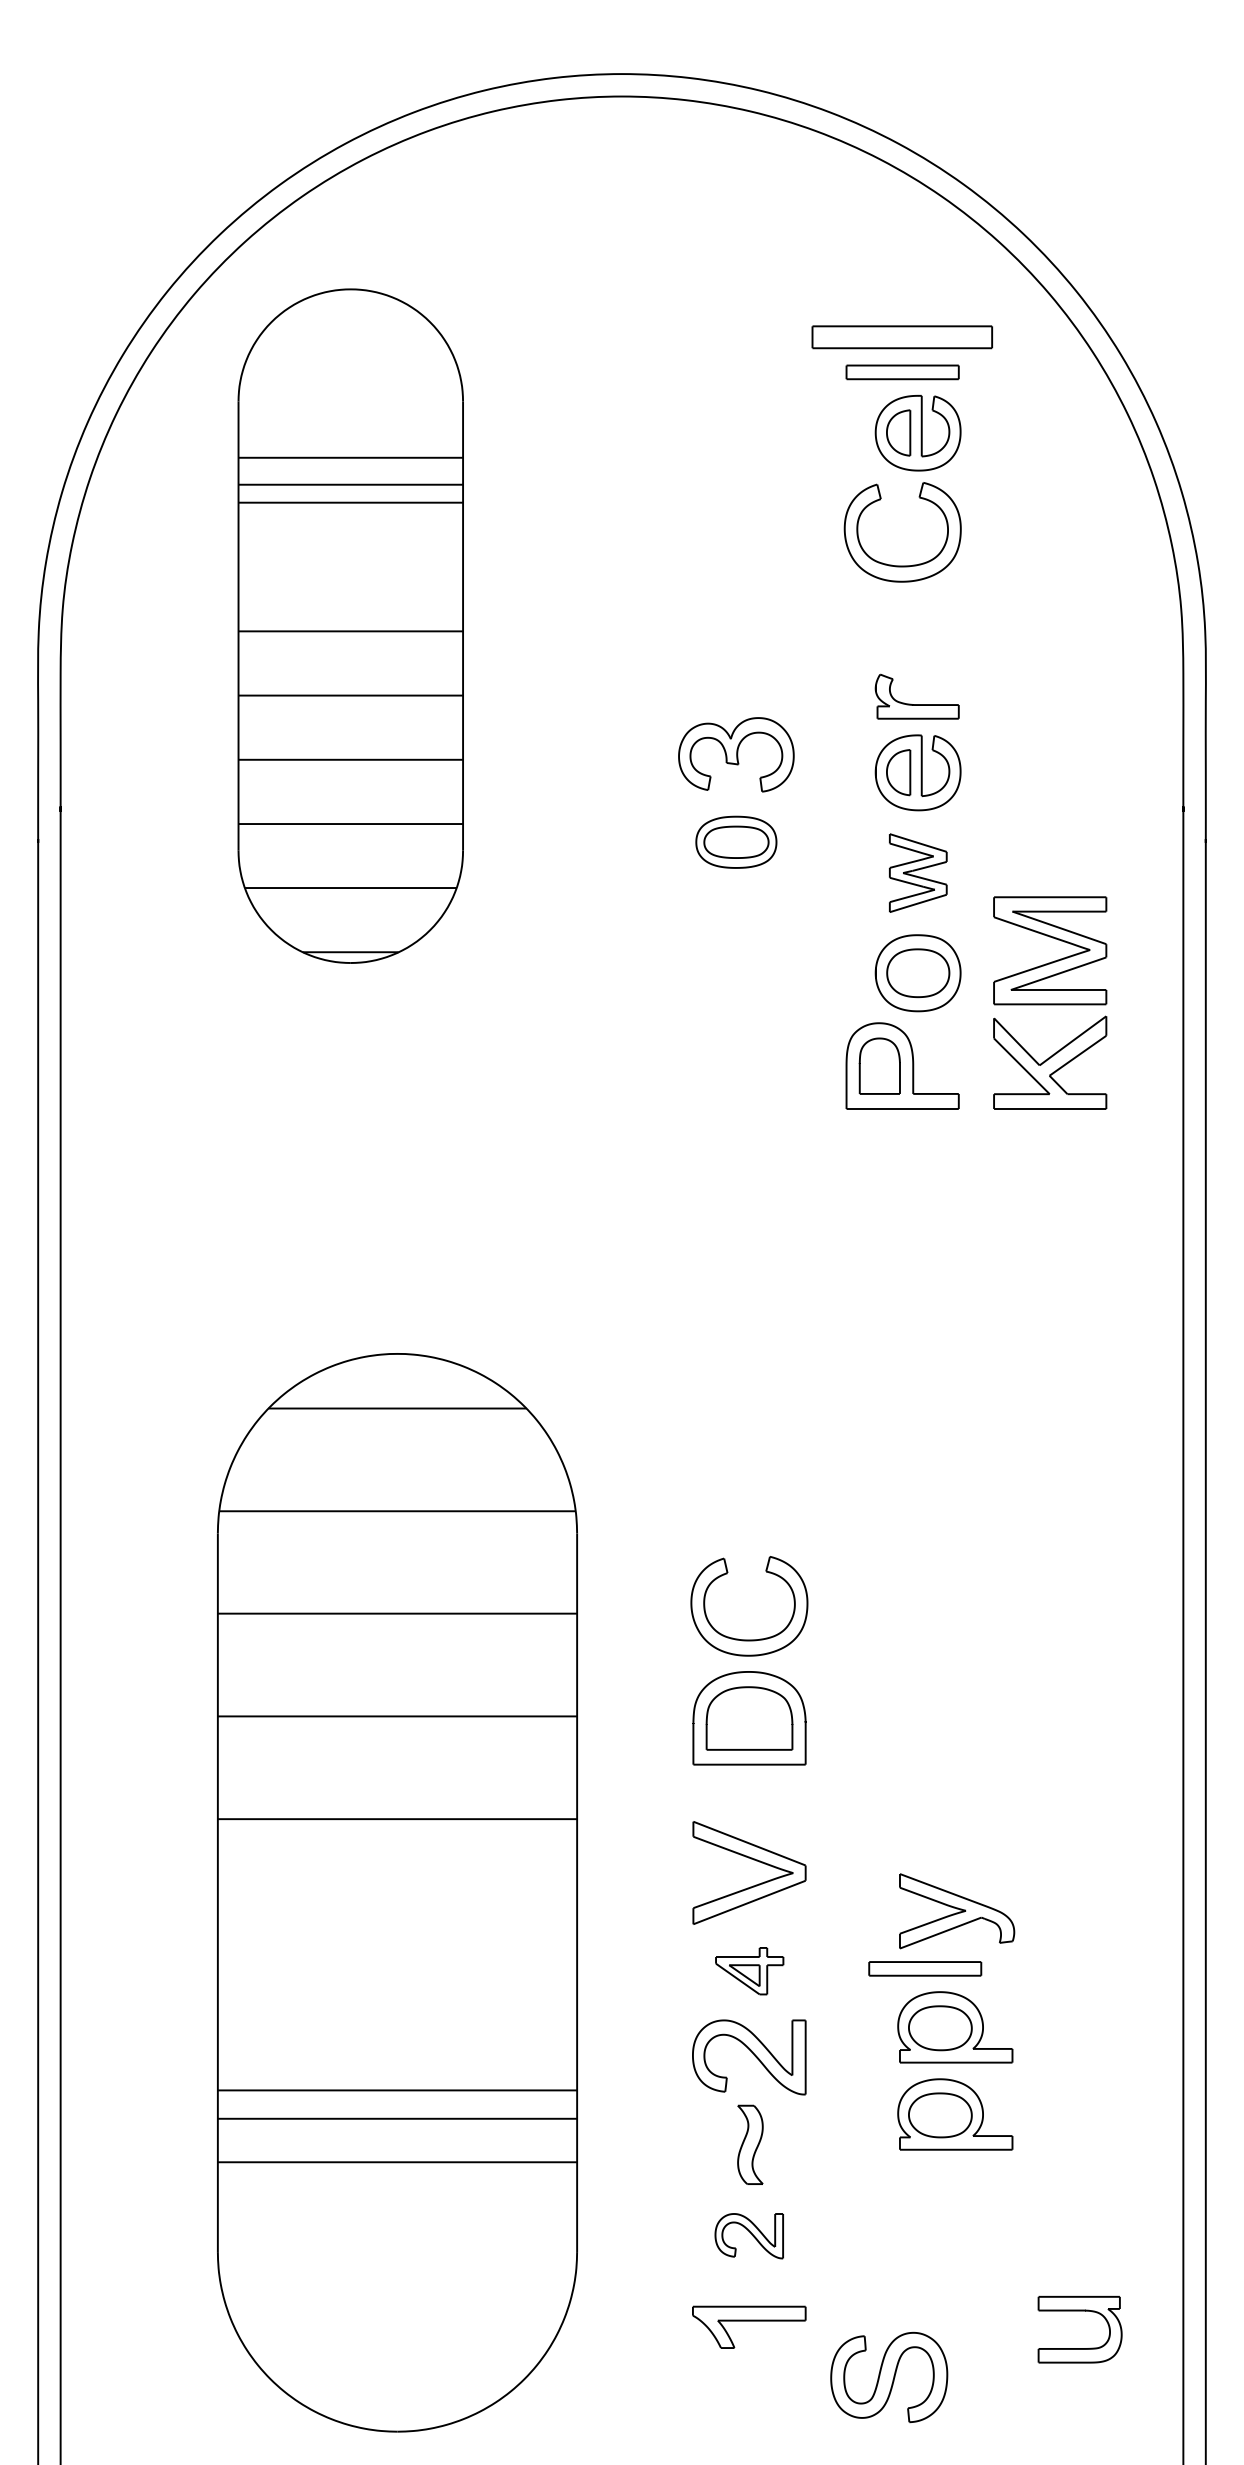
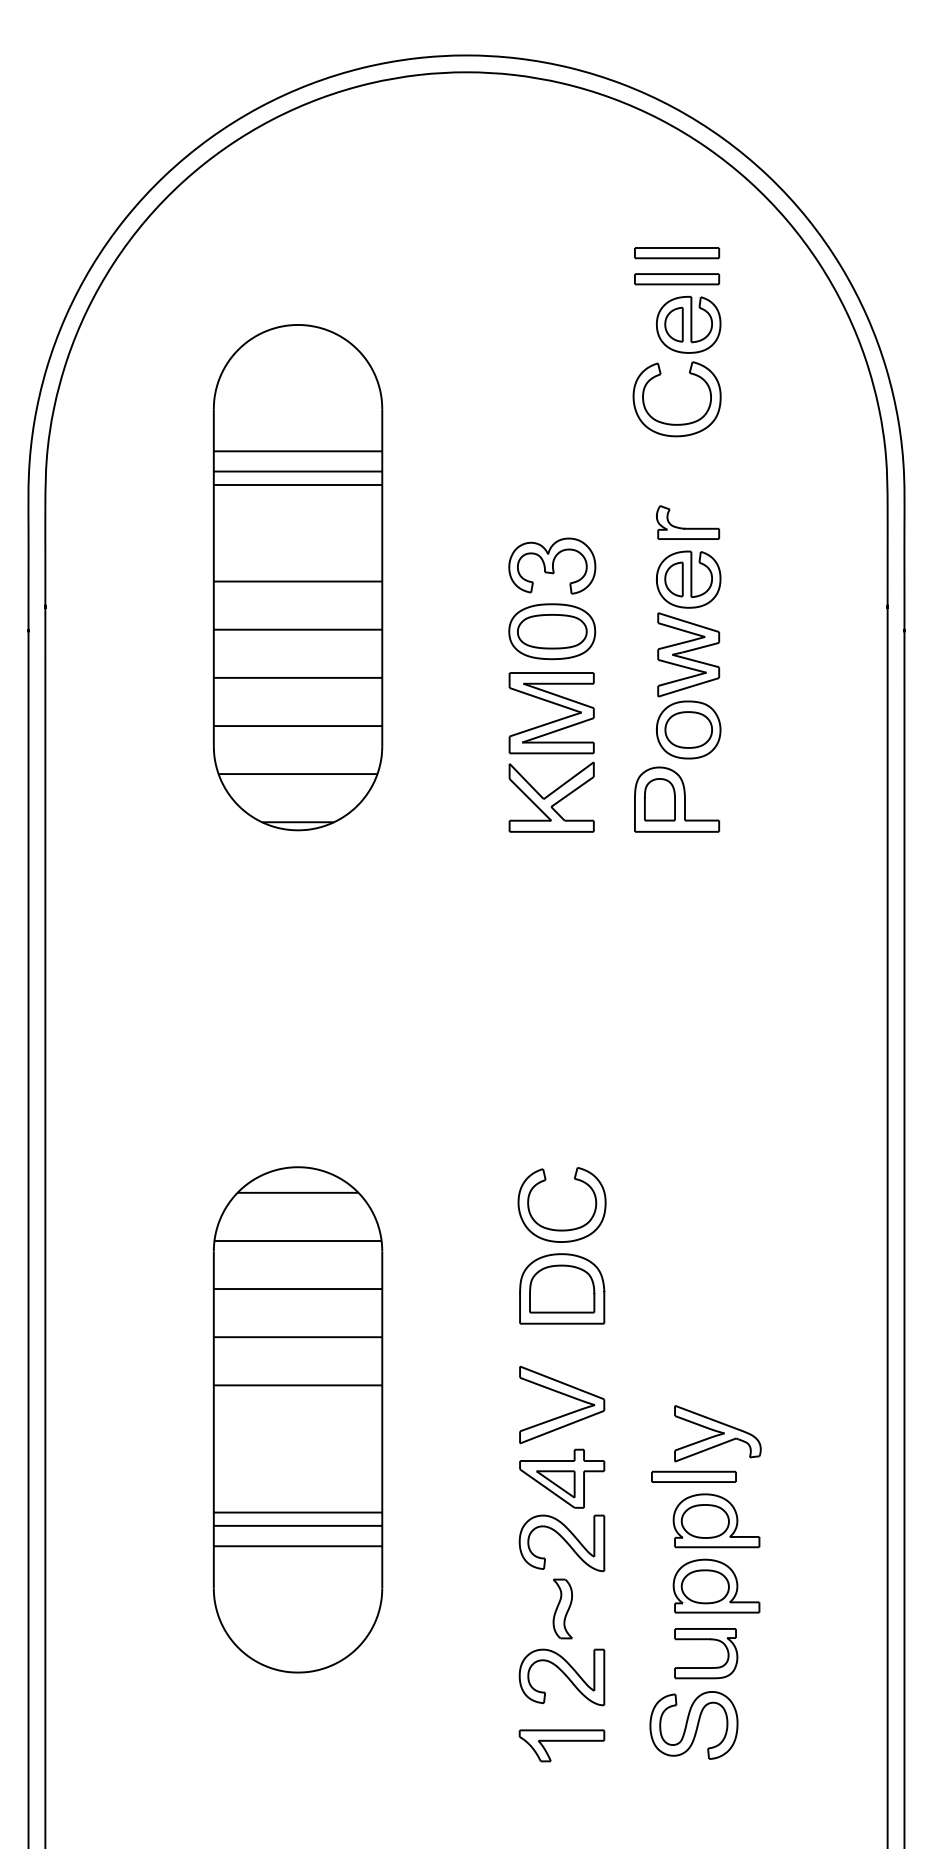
part: (903, 338) -> (677, 253), size x0.62
part: (350, 625) -> (297, 577), moved
part: (736, 841) -> (552, 631), size x1.43
part: (917, 872) -> (688, 654), size x1.43
part: (1049, 1003) -> (551, 752), moved
part: (396, 1892) -> (297, 1419), size x0.62
part: (749, 1970) -> (562, 1478), size x1.67
part: (748, 2236) -> (561, 1677), size x1.67
part: (1080, 2312) -> (706, 1640), moved
part: (888, 2377) -> (693, 1725), moved

